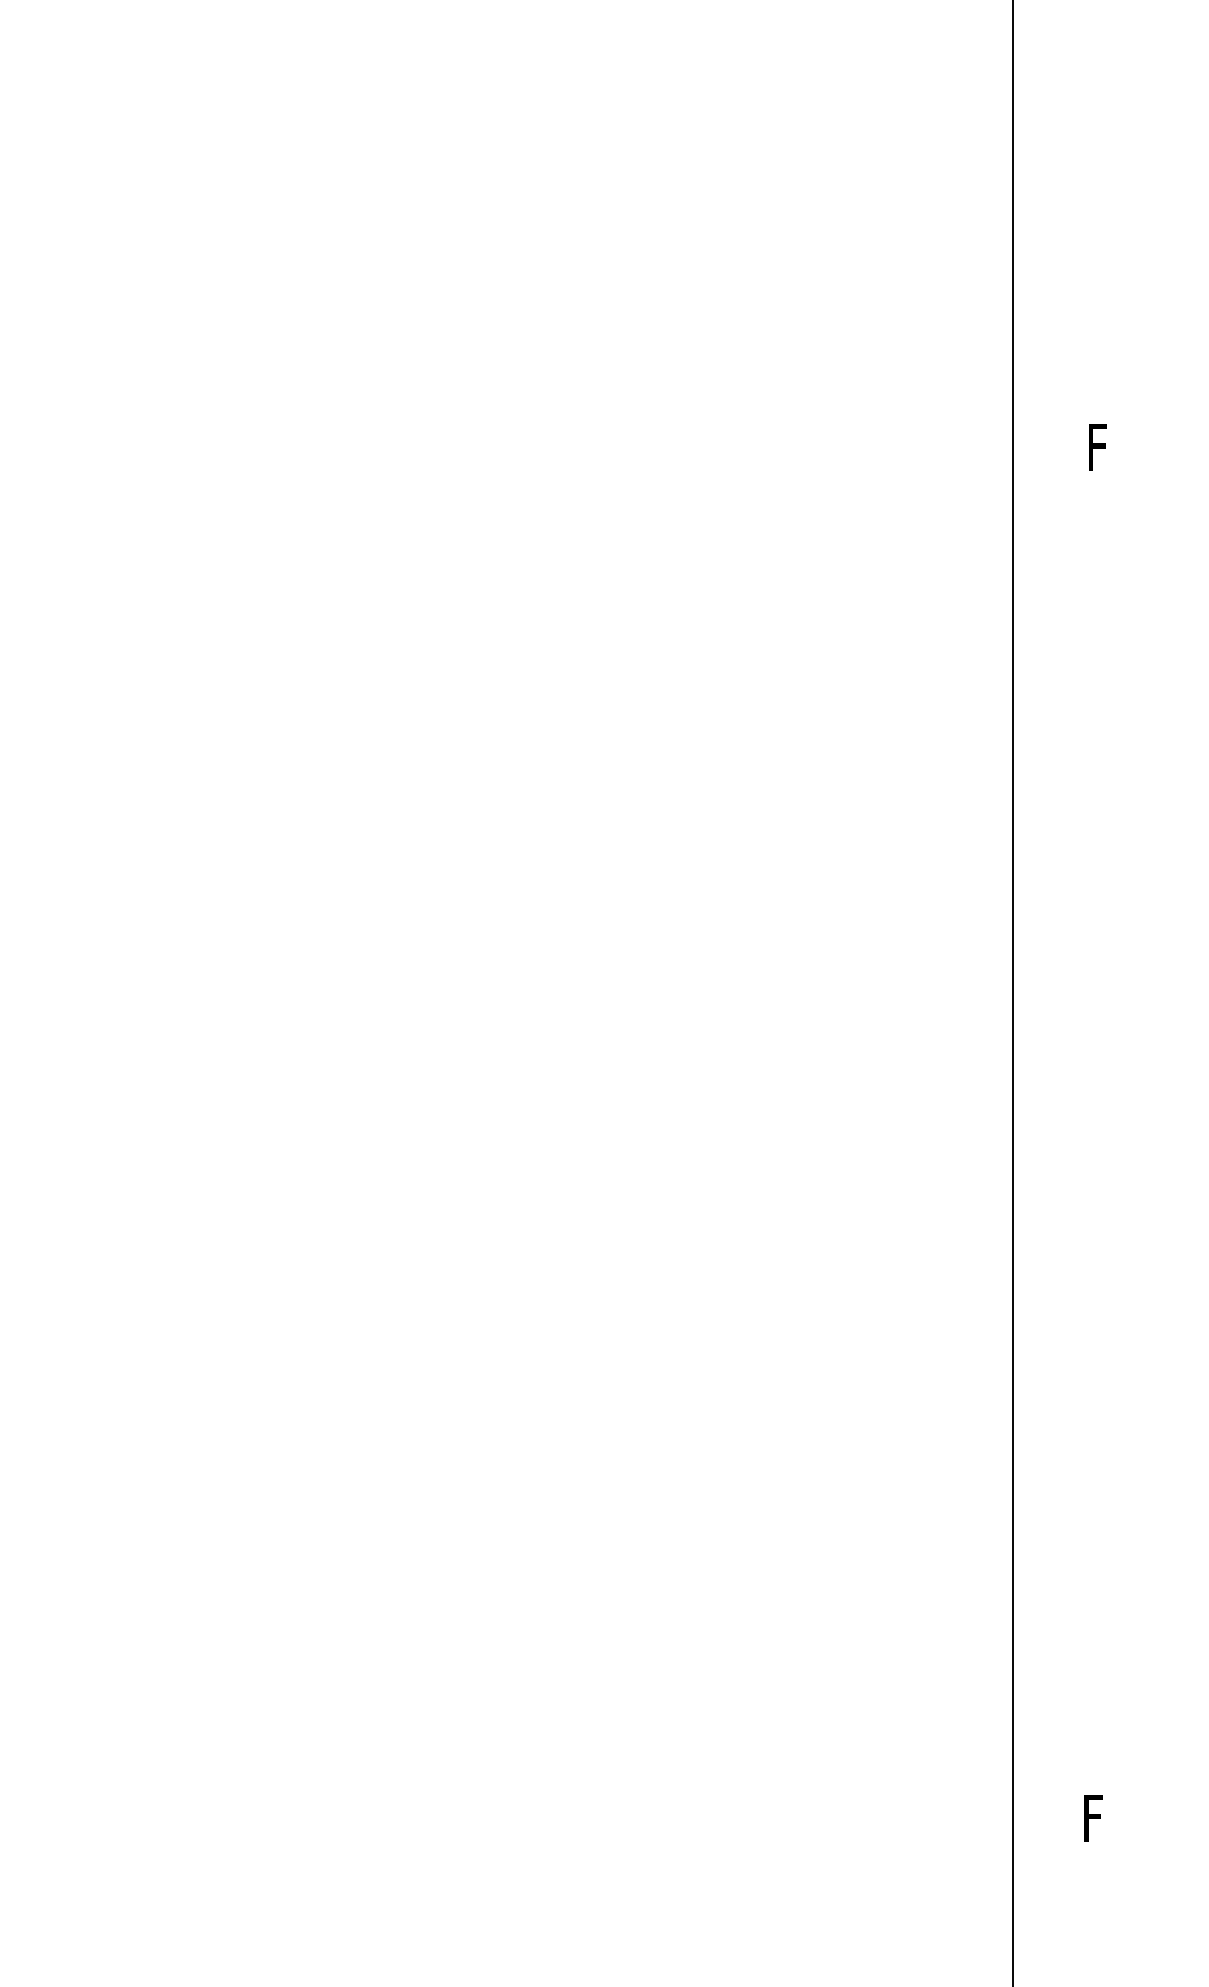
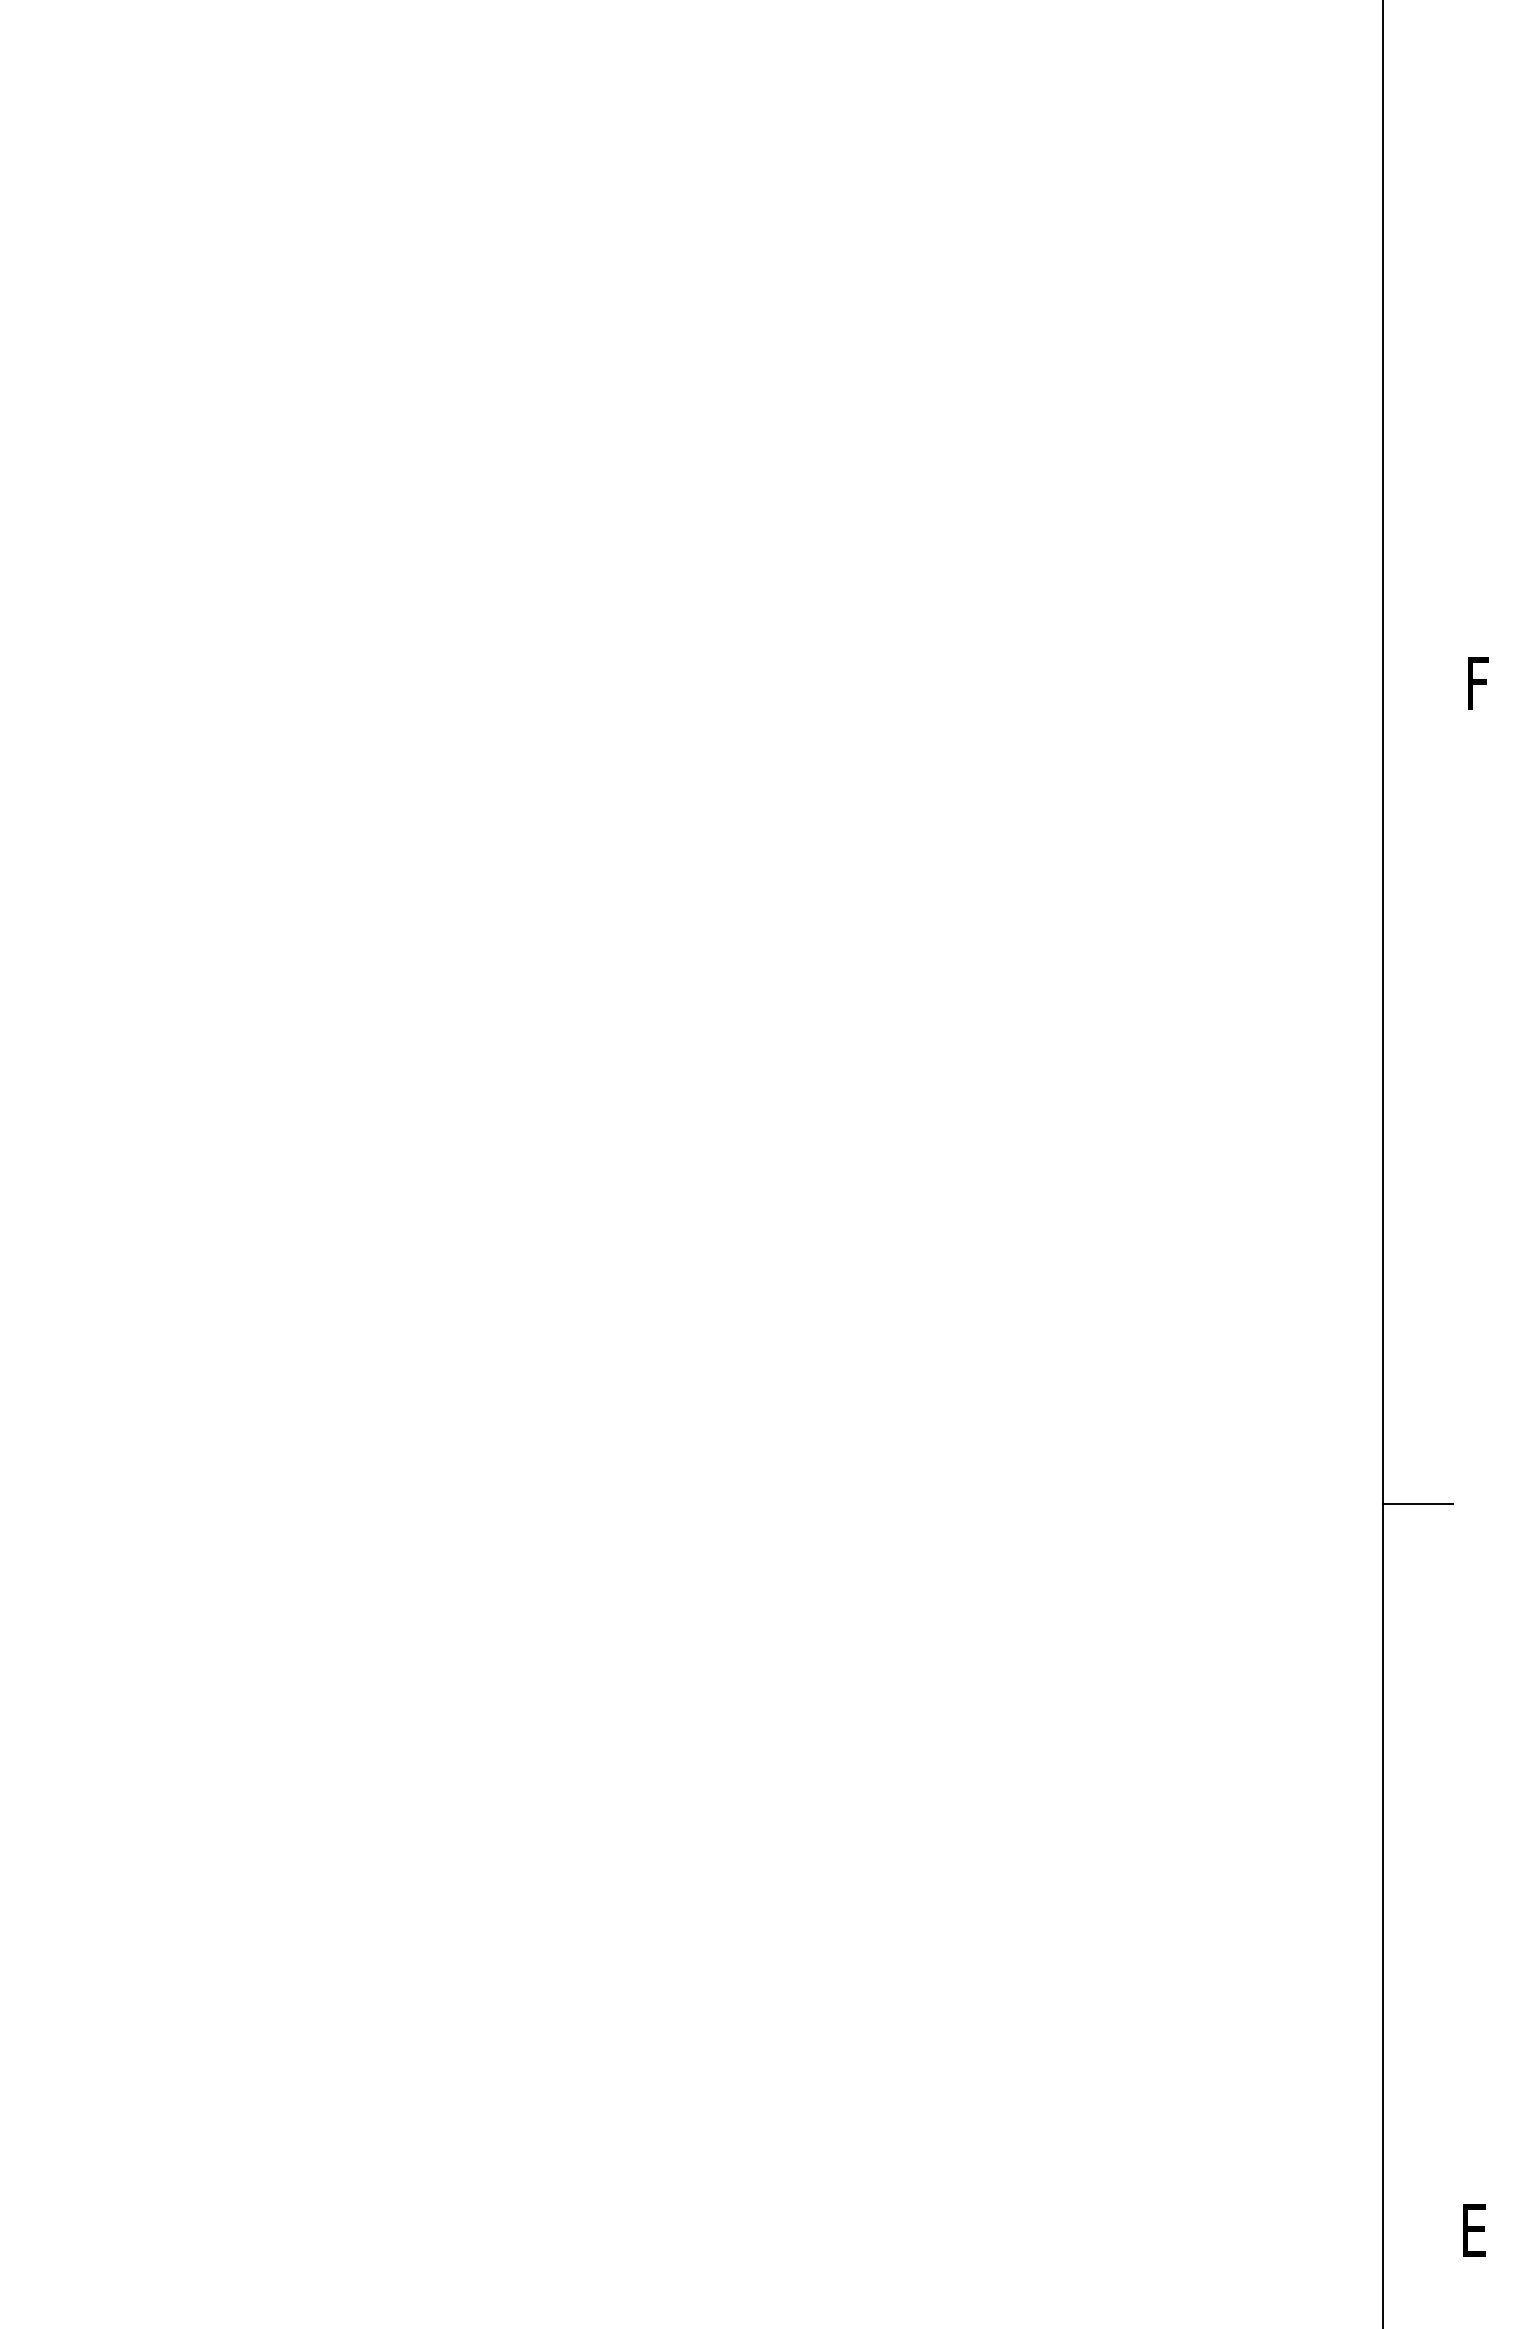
line: (1043, 1174) -> (1417, 1504), added
text: (1096, 1817) -> (1476, 2230), F -> E

